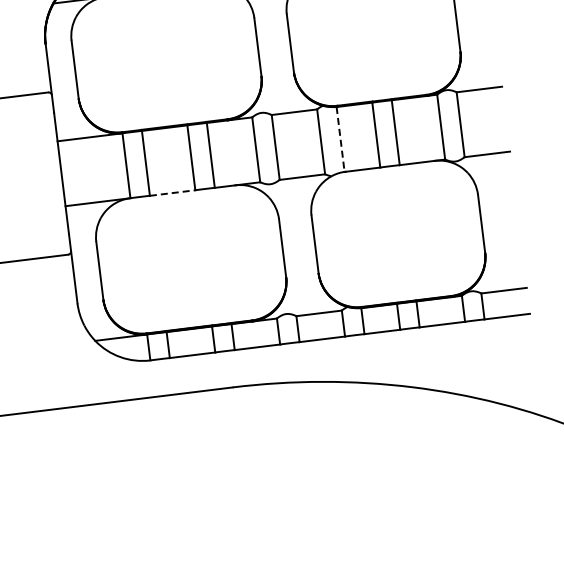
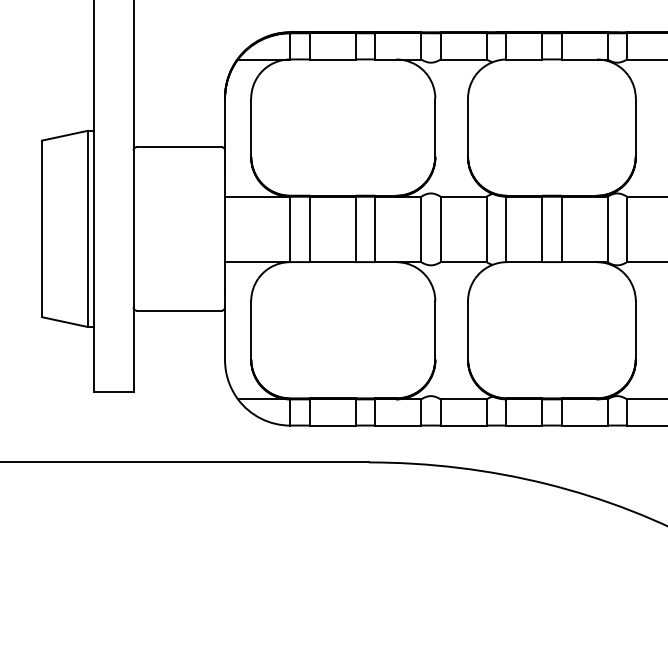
line: (340, 139) -> (506, 229), dashed -> solid
line: (172, 193) -> (332, 262), dashed -> solid

